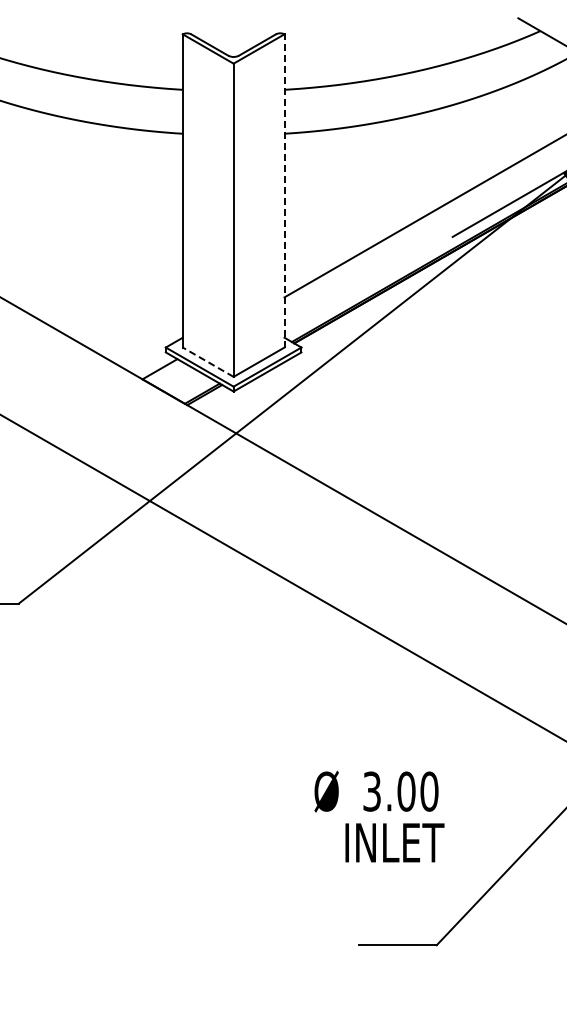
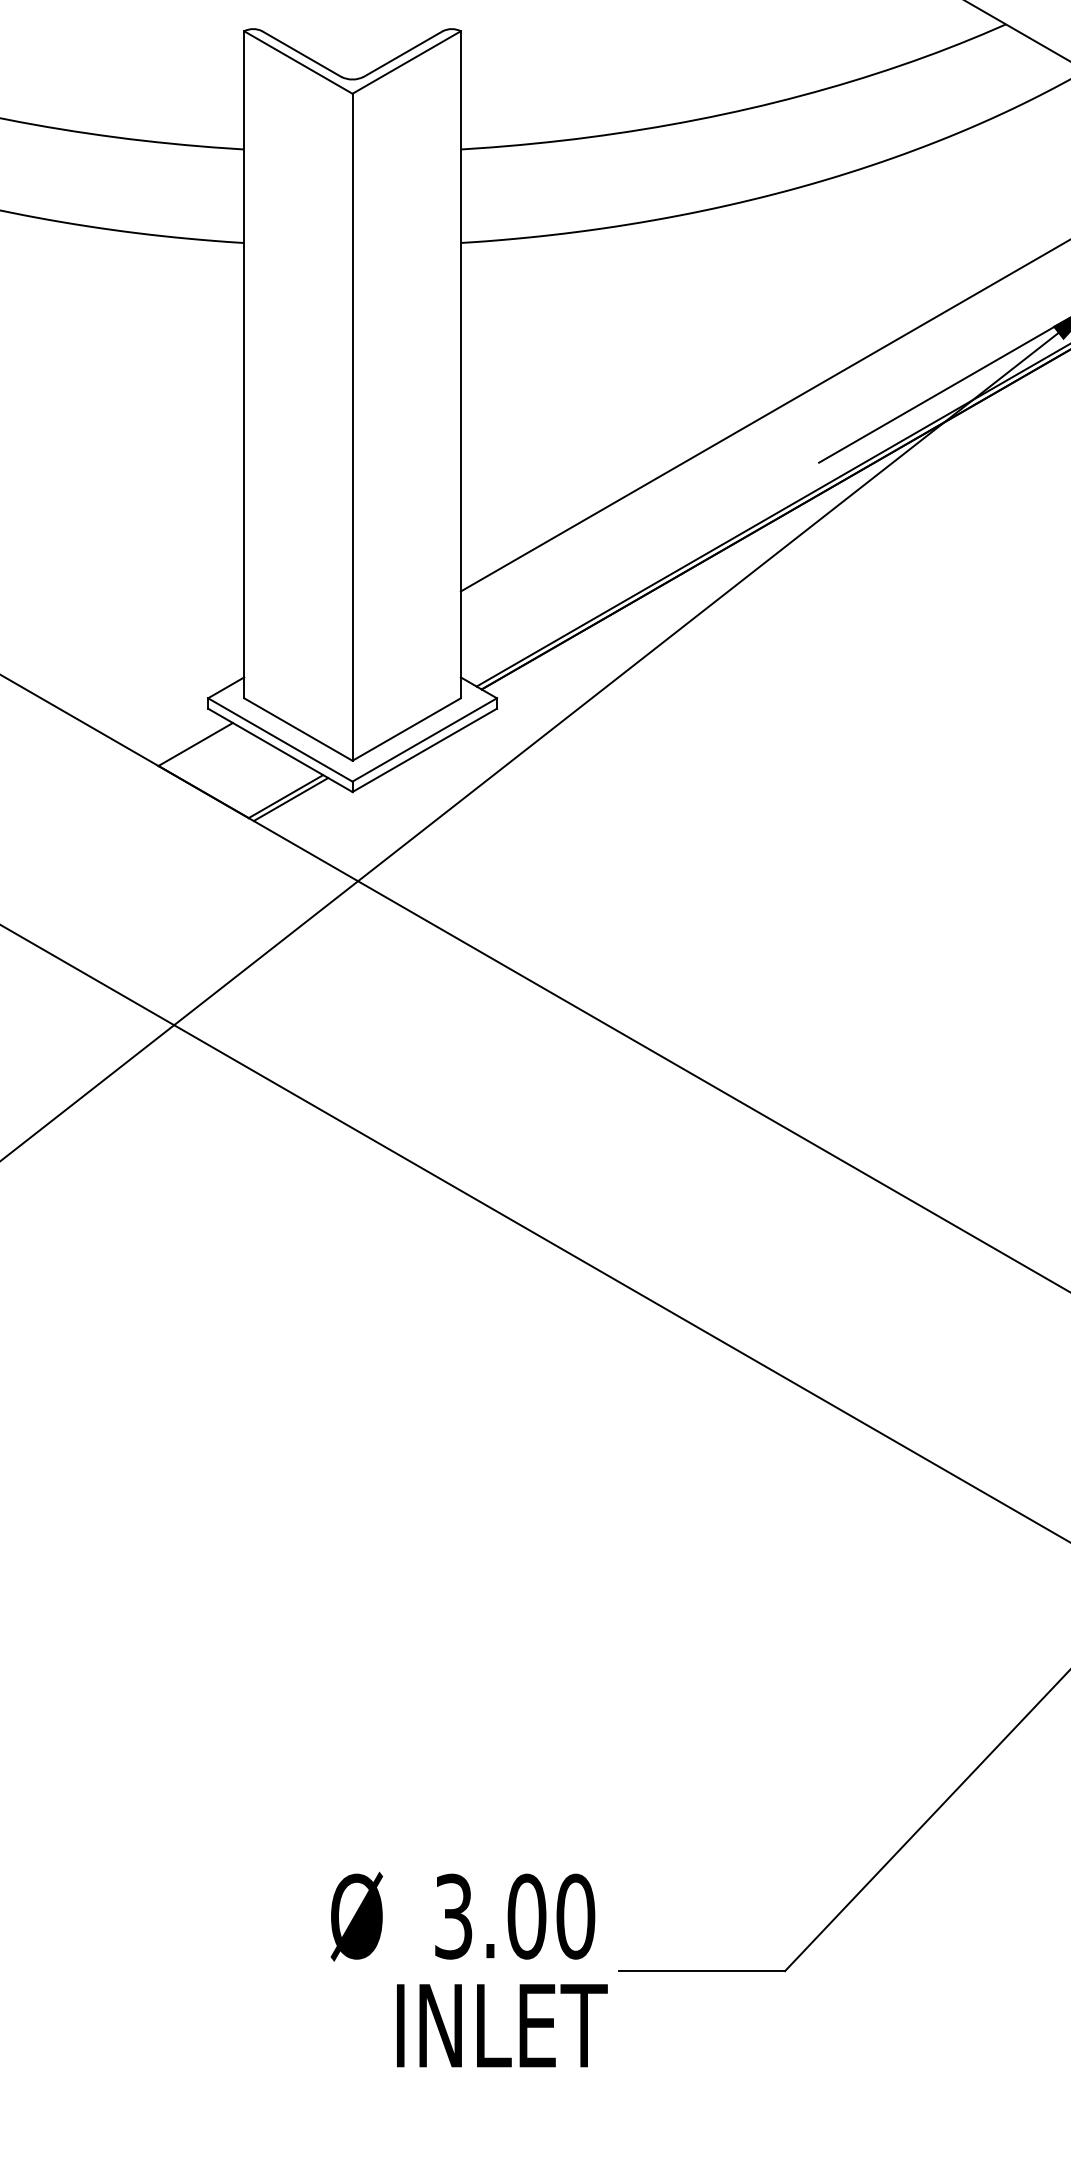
line: (284, 190) -> (460, 363), dashed -> solid
line: (207, 361) -> (296, 728), dashed -> solid
text: (379, 816) -> (469, 1969), moved

